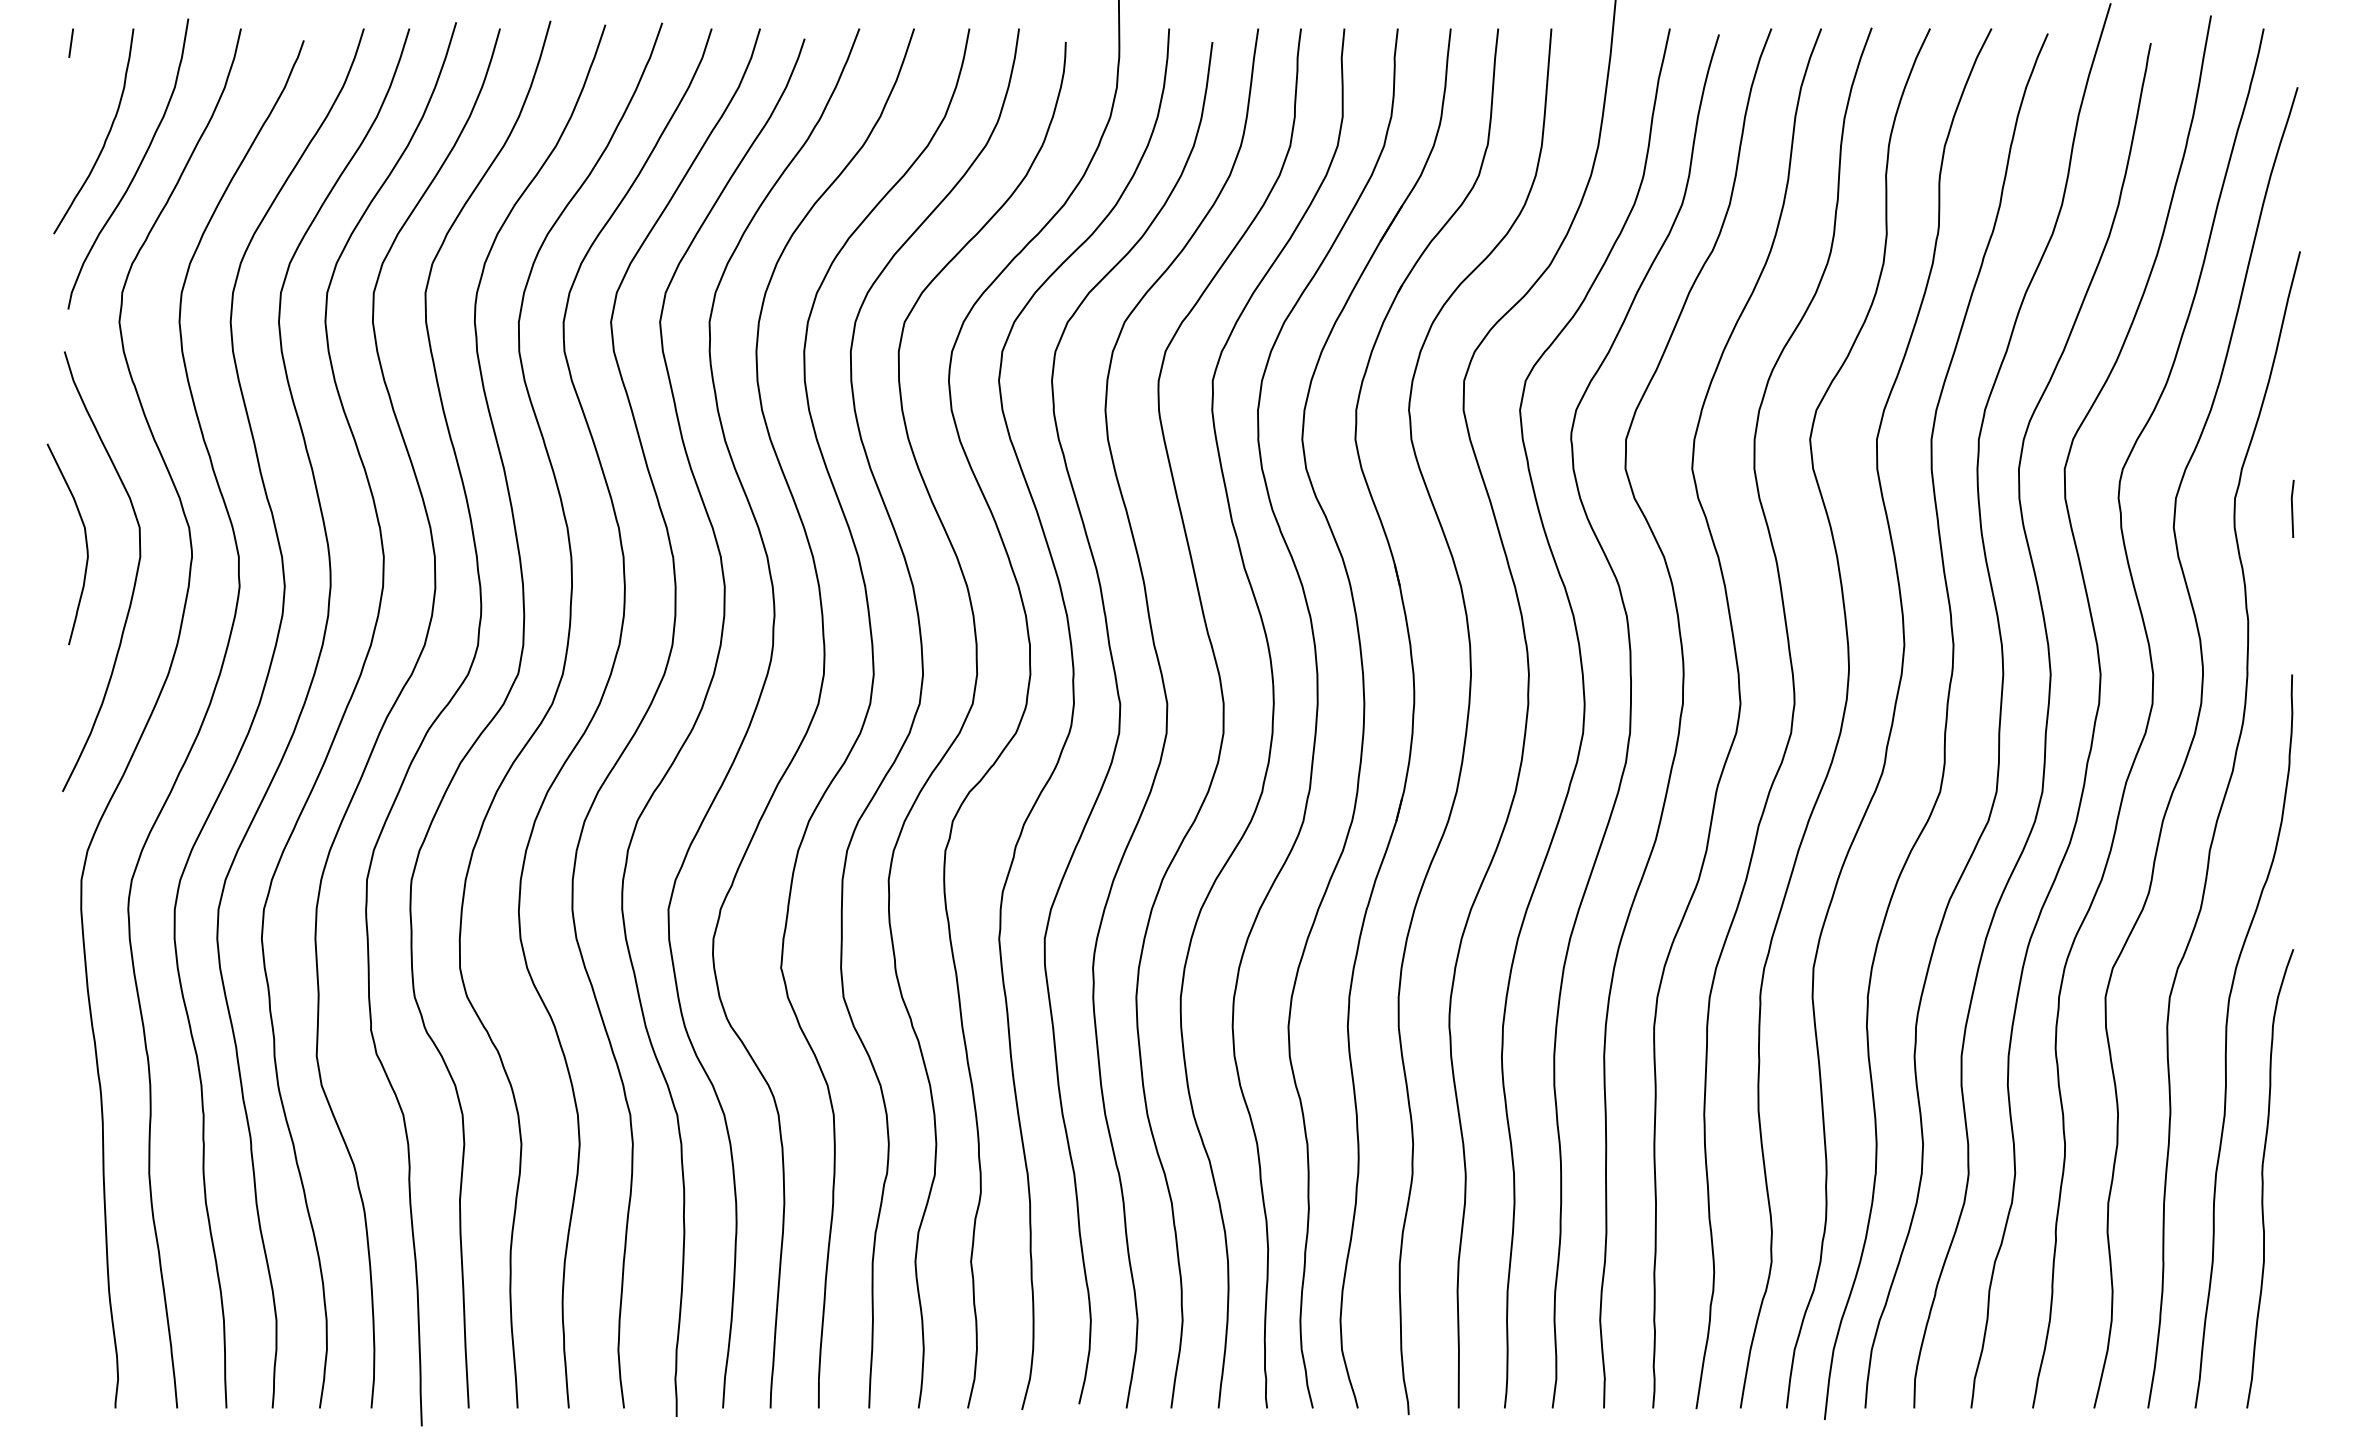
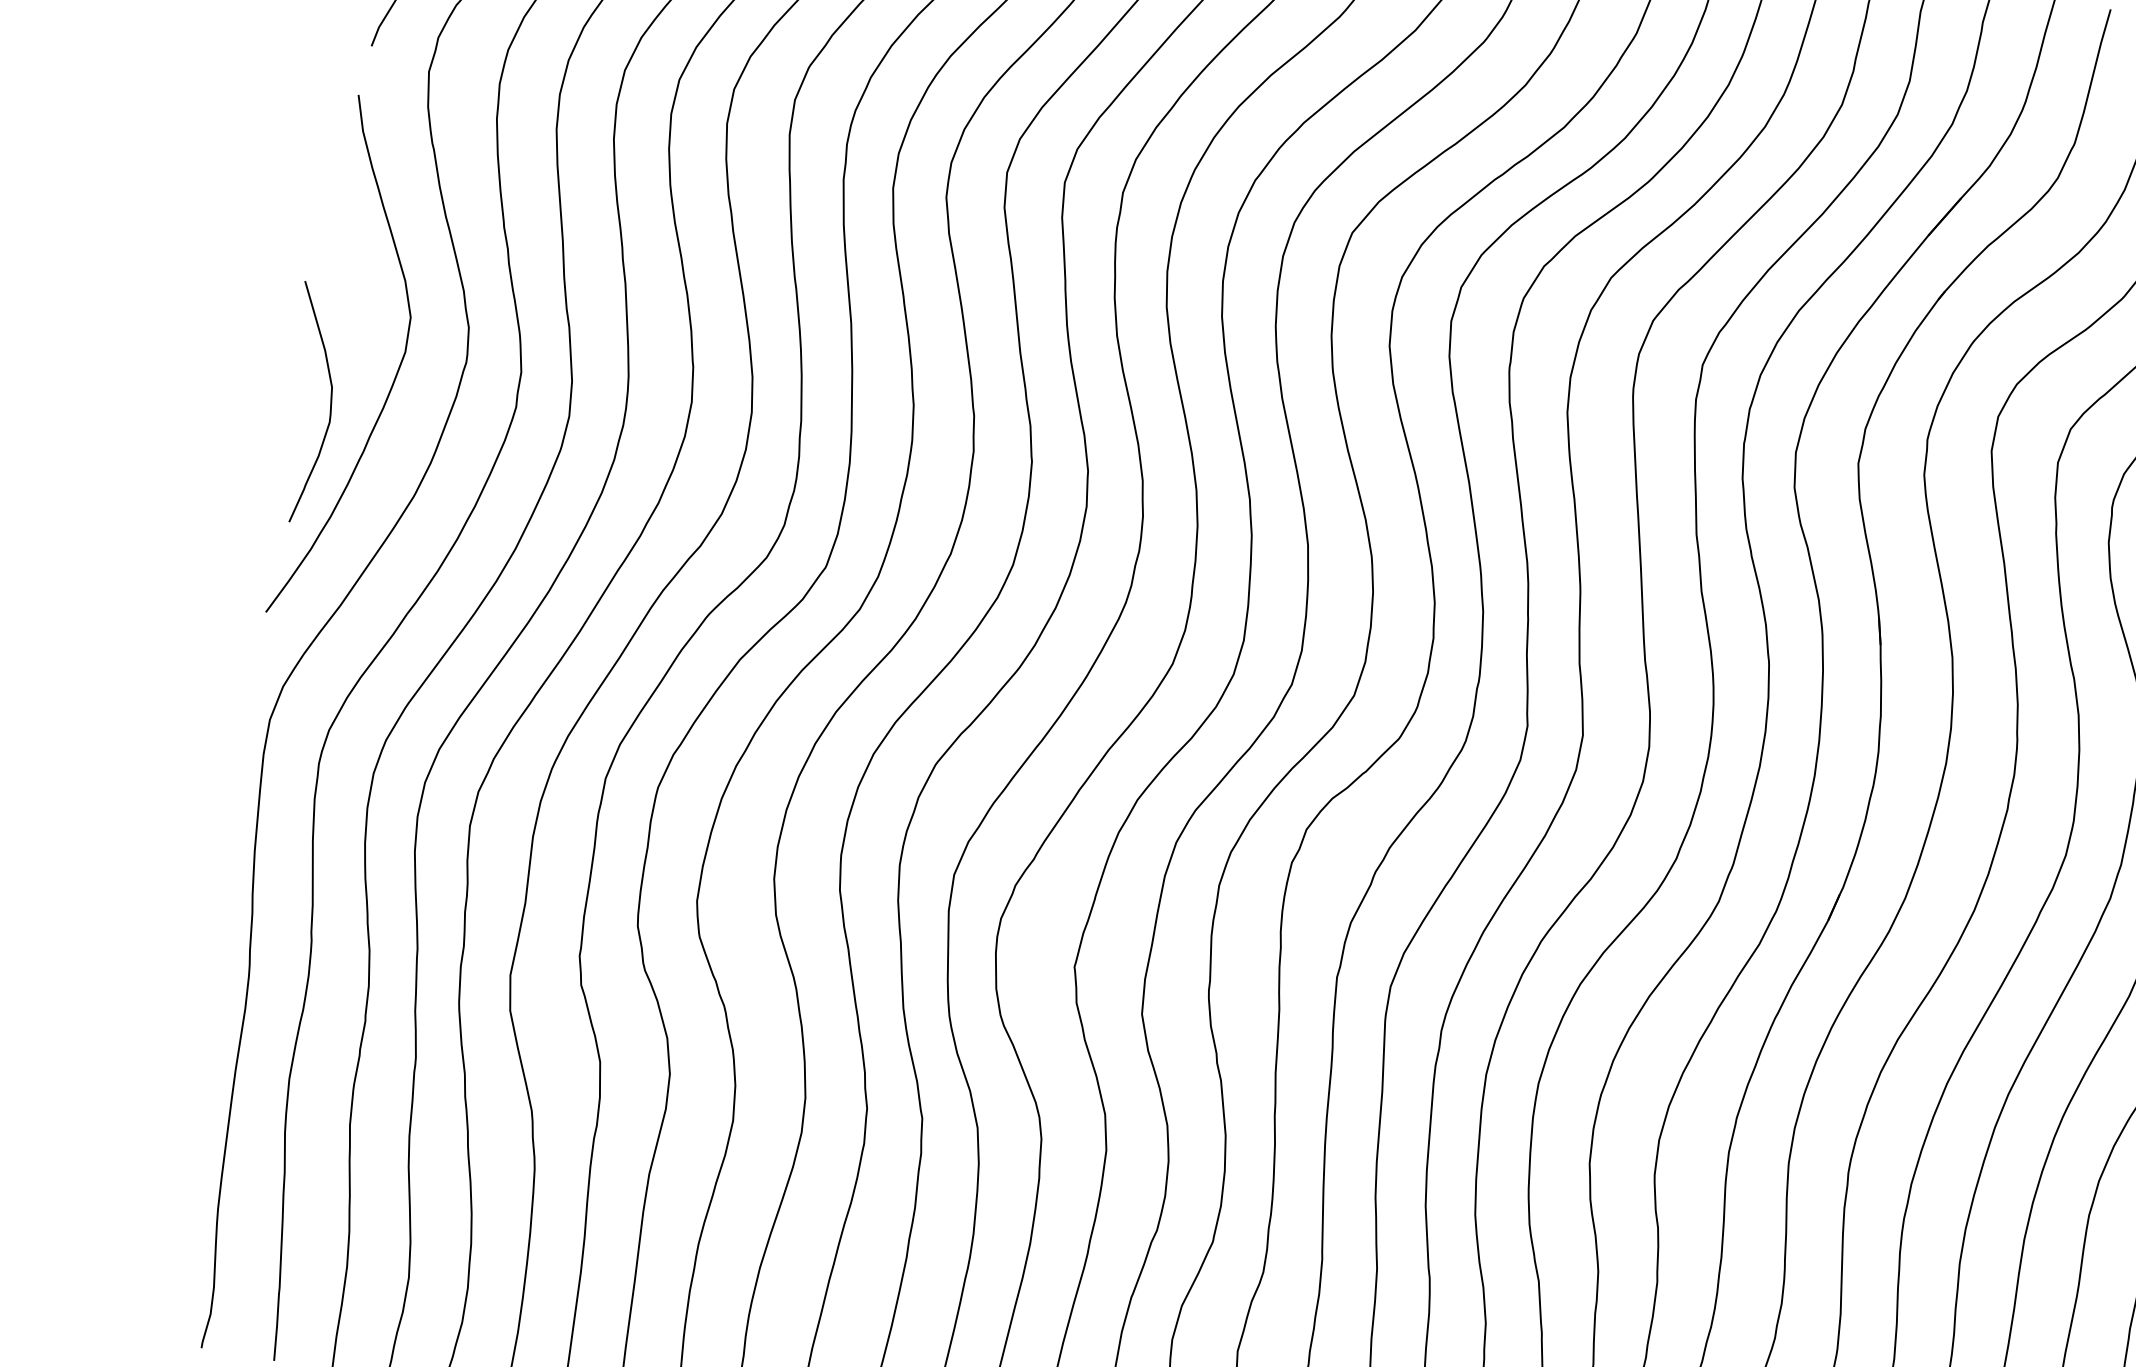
curve: (85, 543) -> (329, 406), moved

